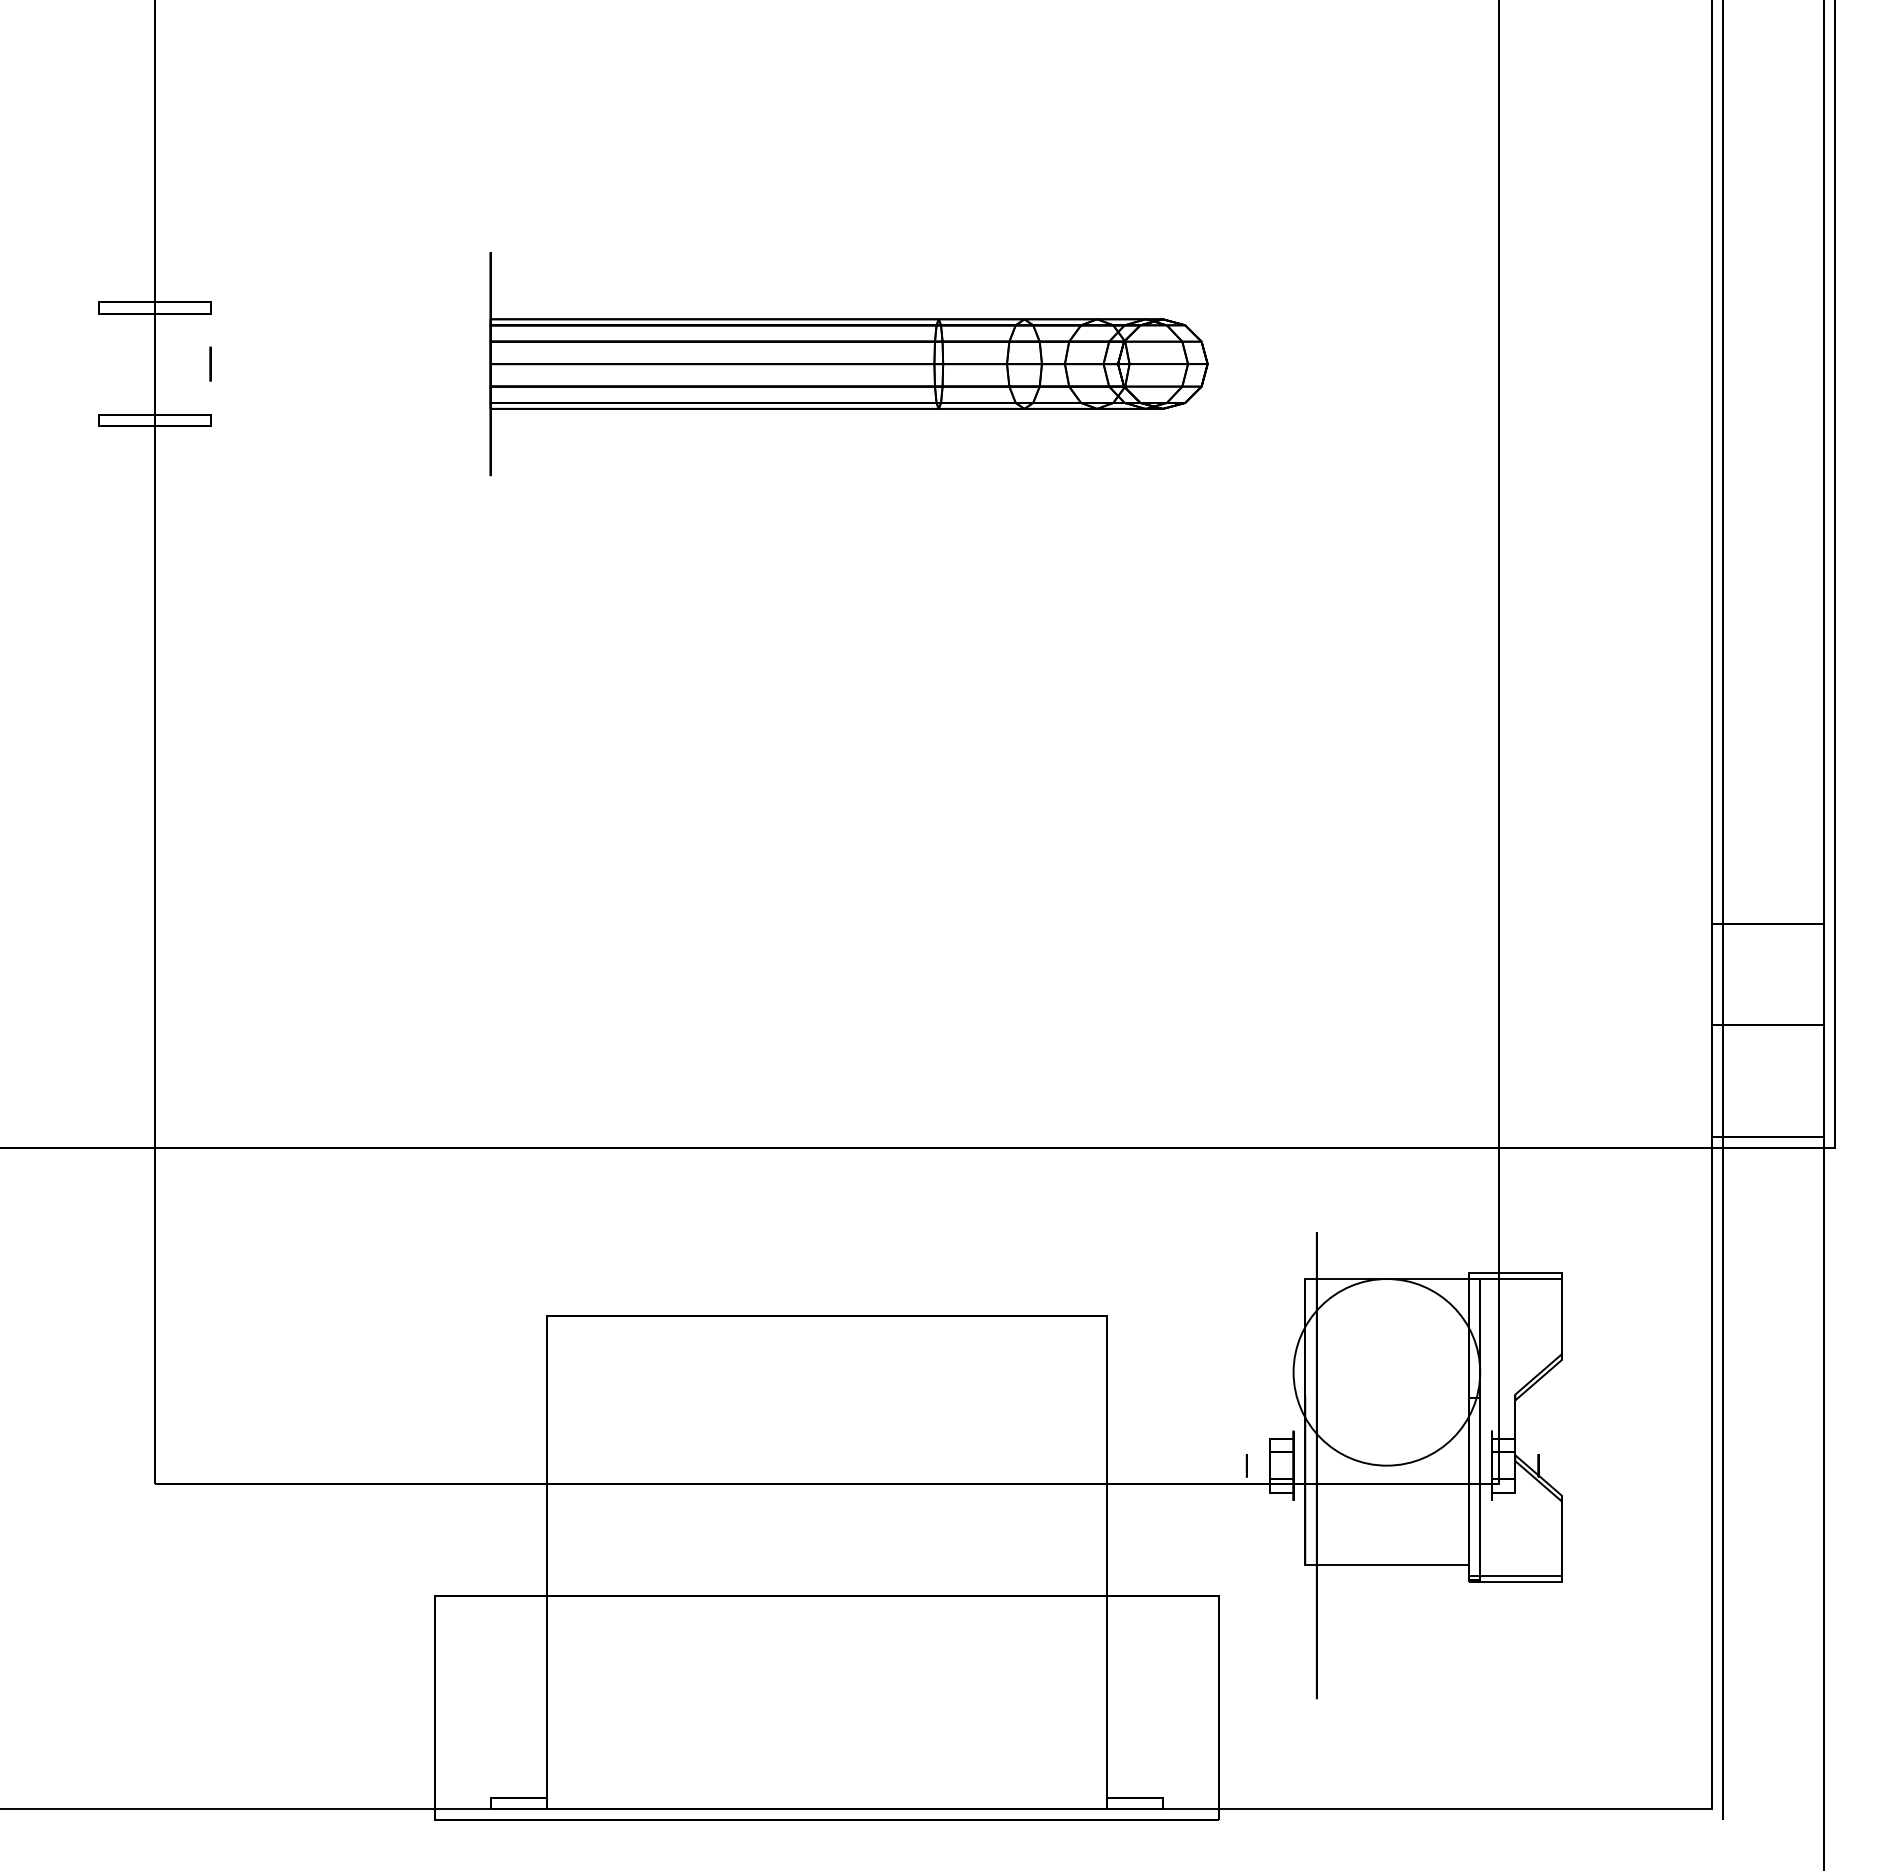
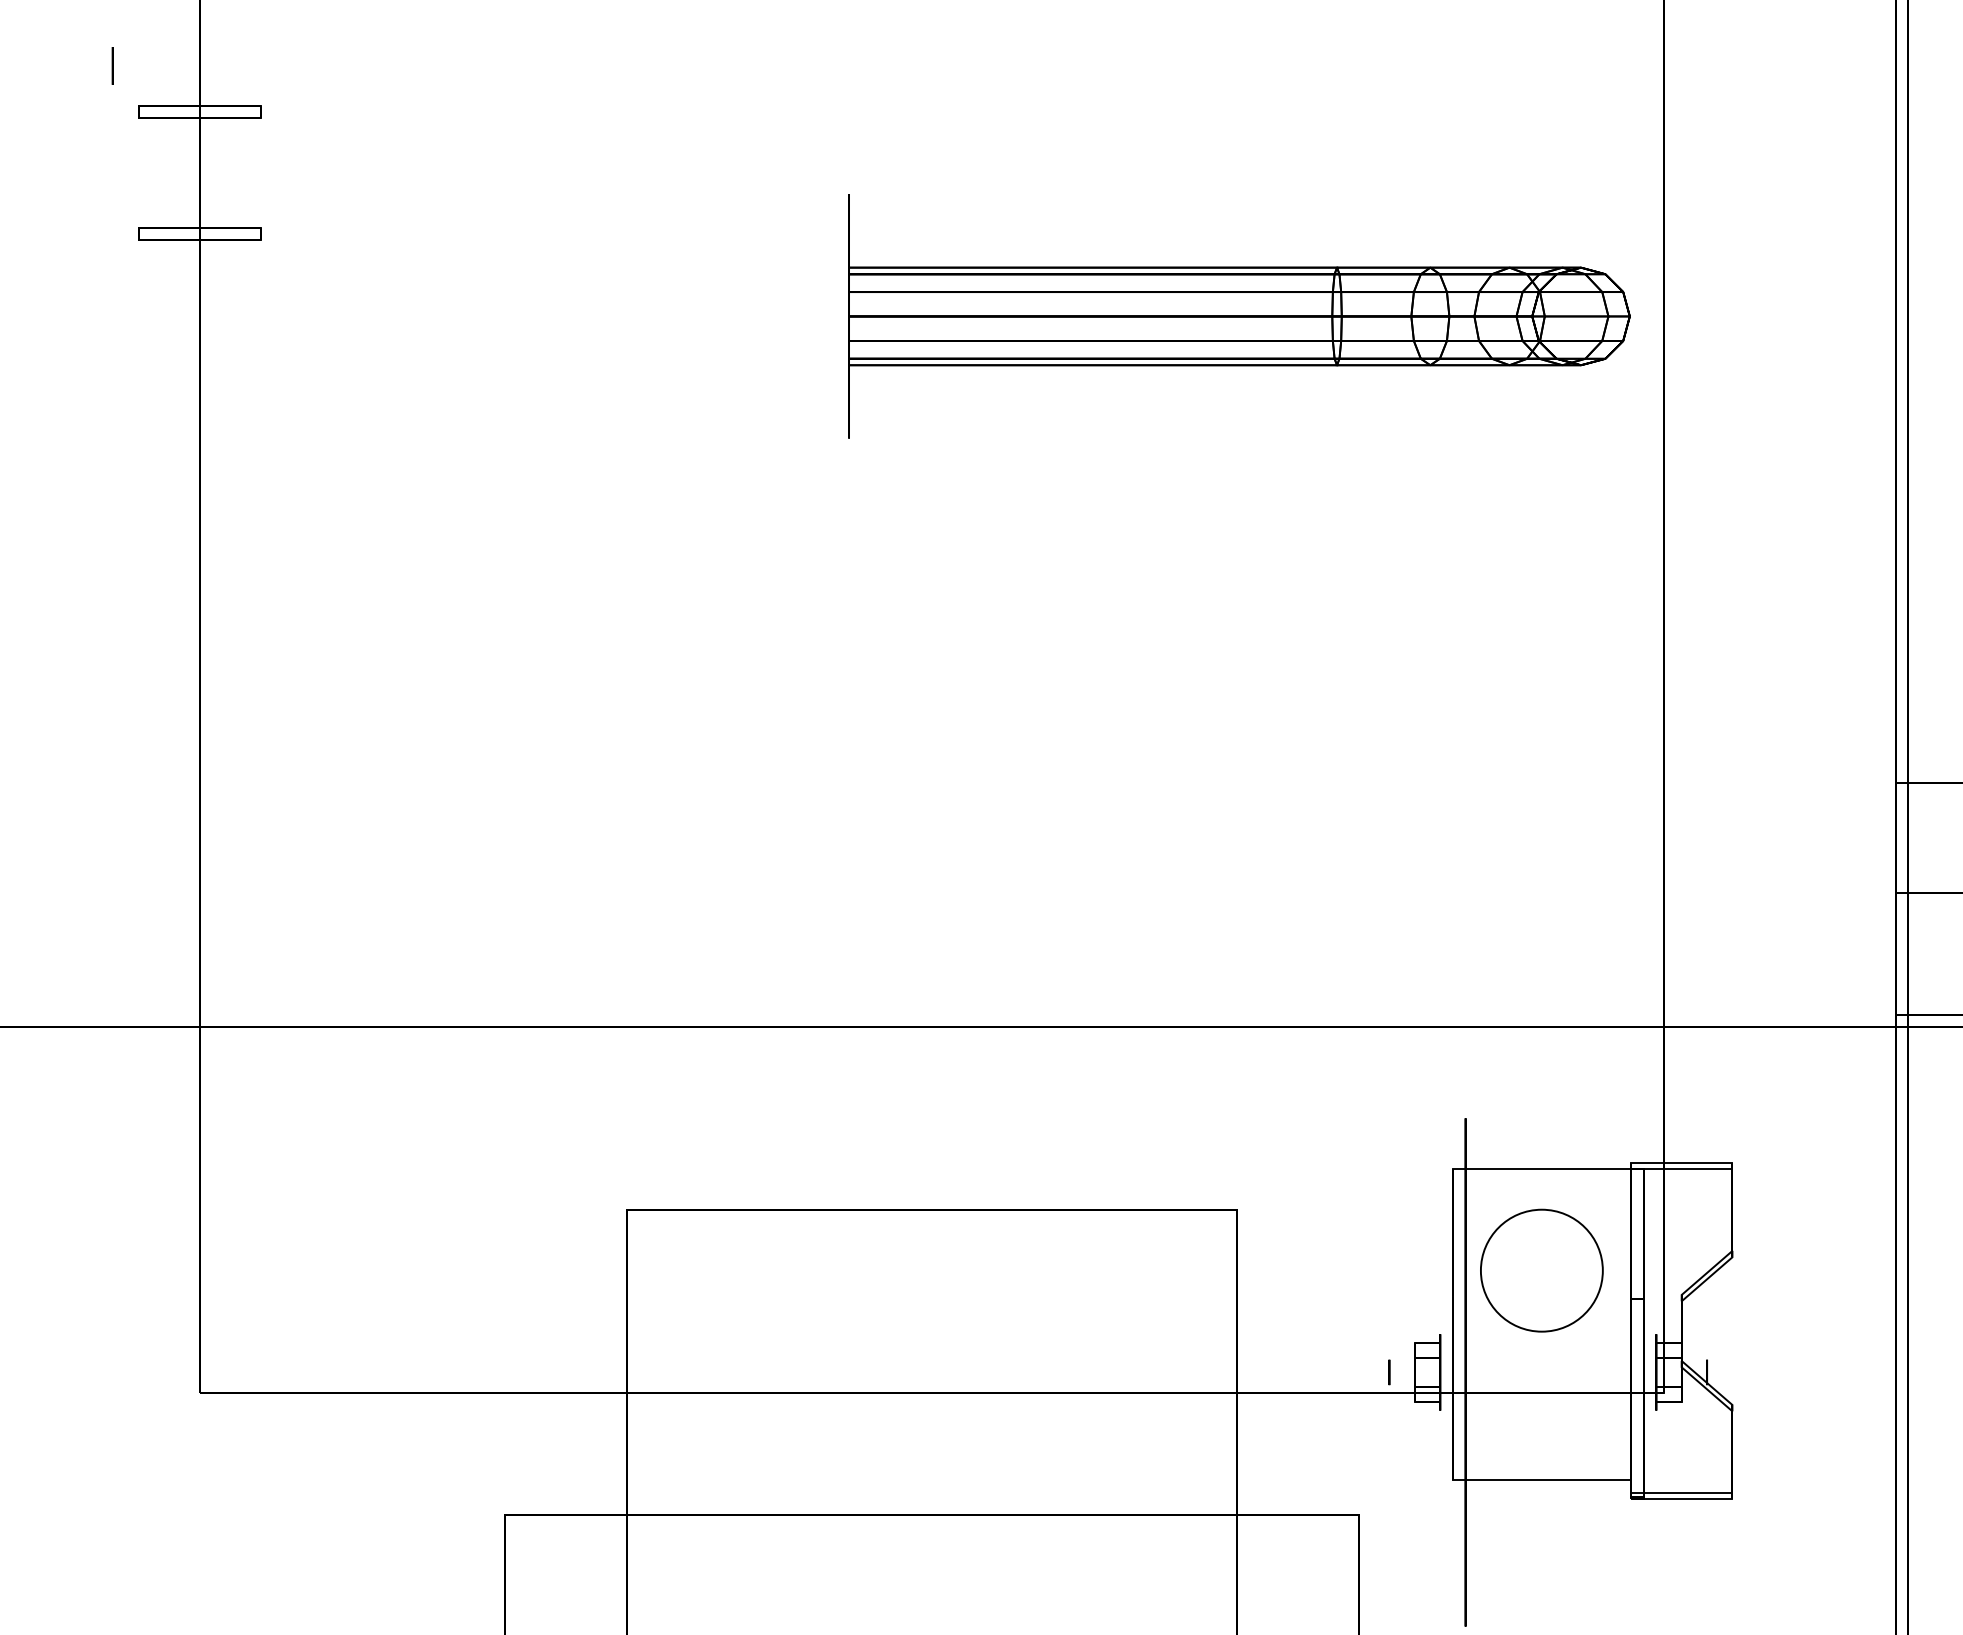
circle: (210, 363) -> (112, 65), moved
part: (848, 364) -> (1238, 316), moved
circle: (1386, 1372) -> (1541, 1270), size x0.6

